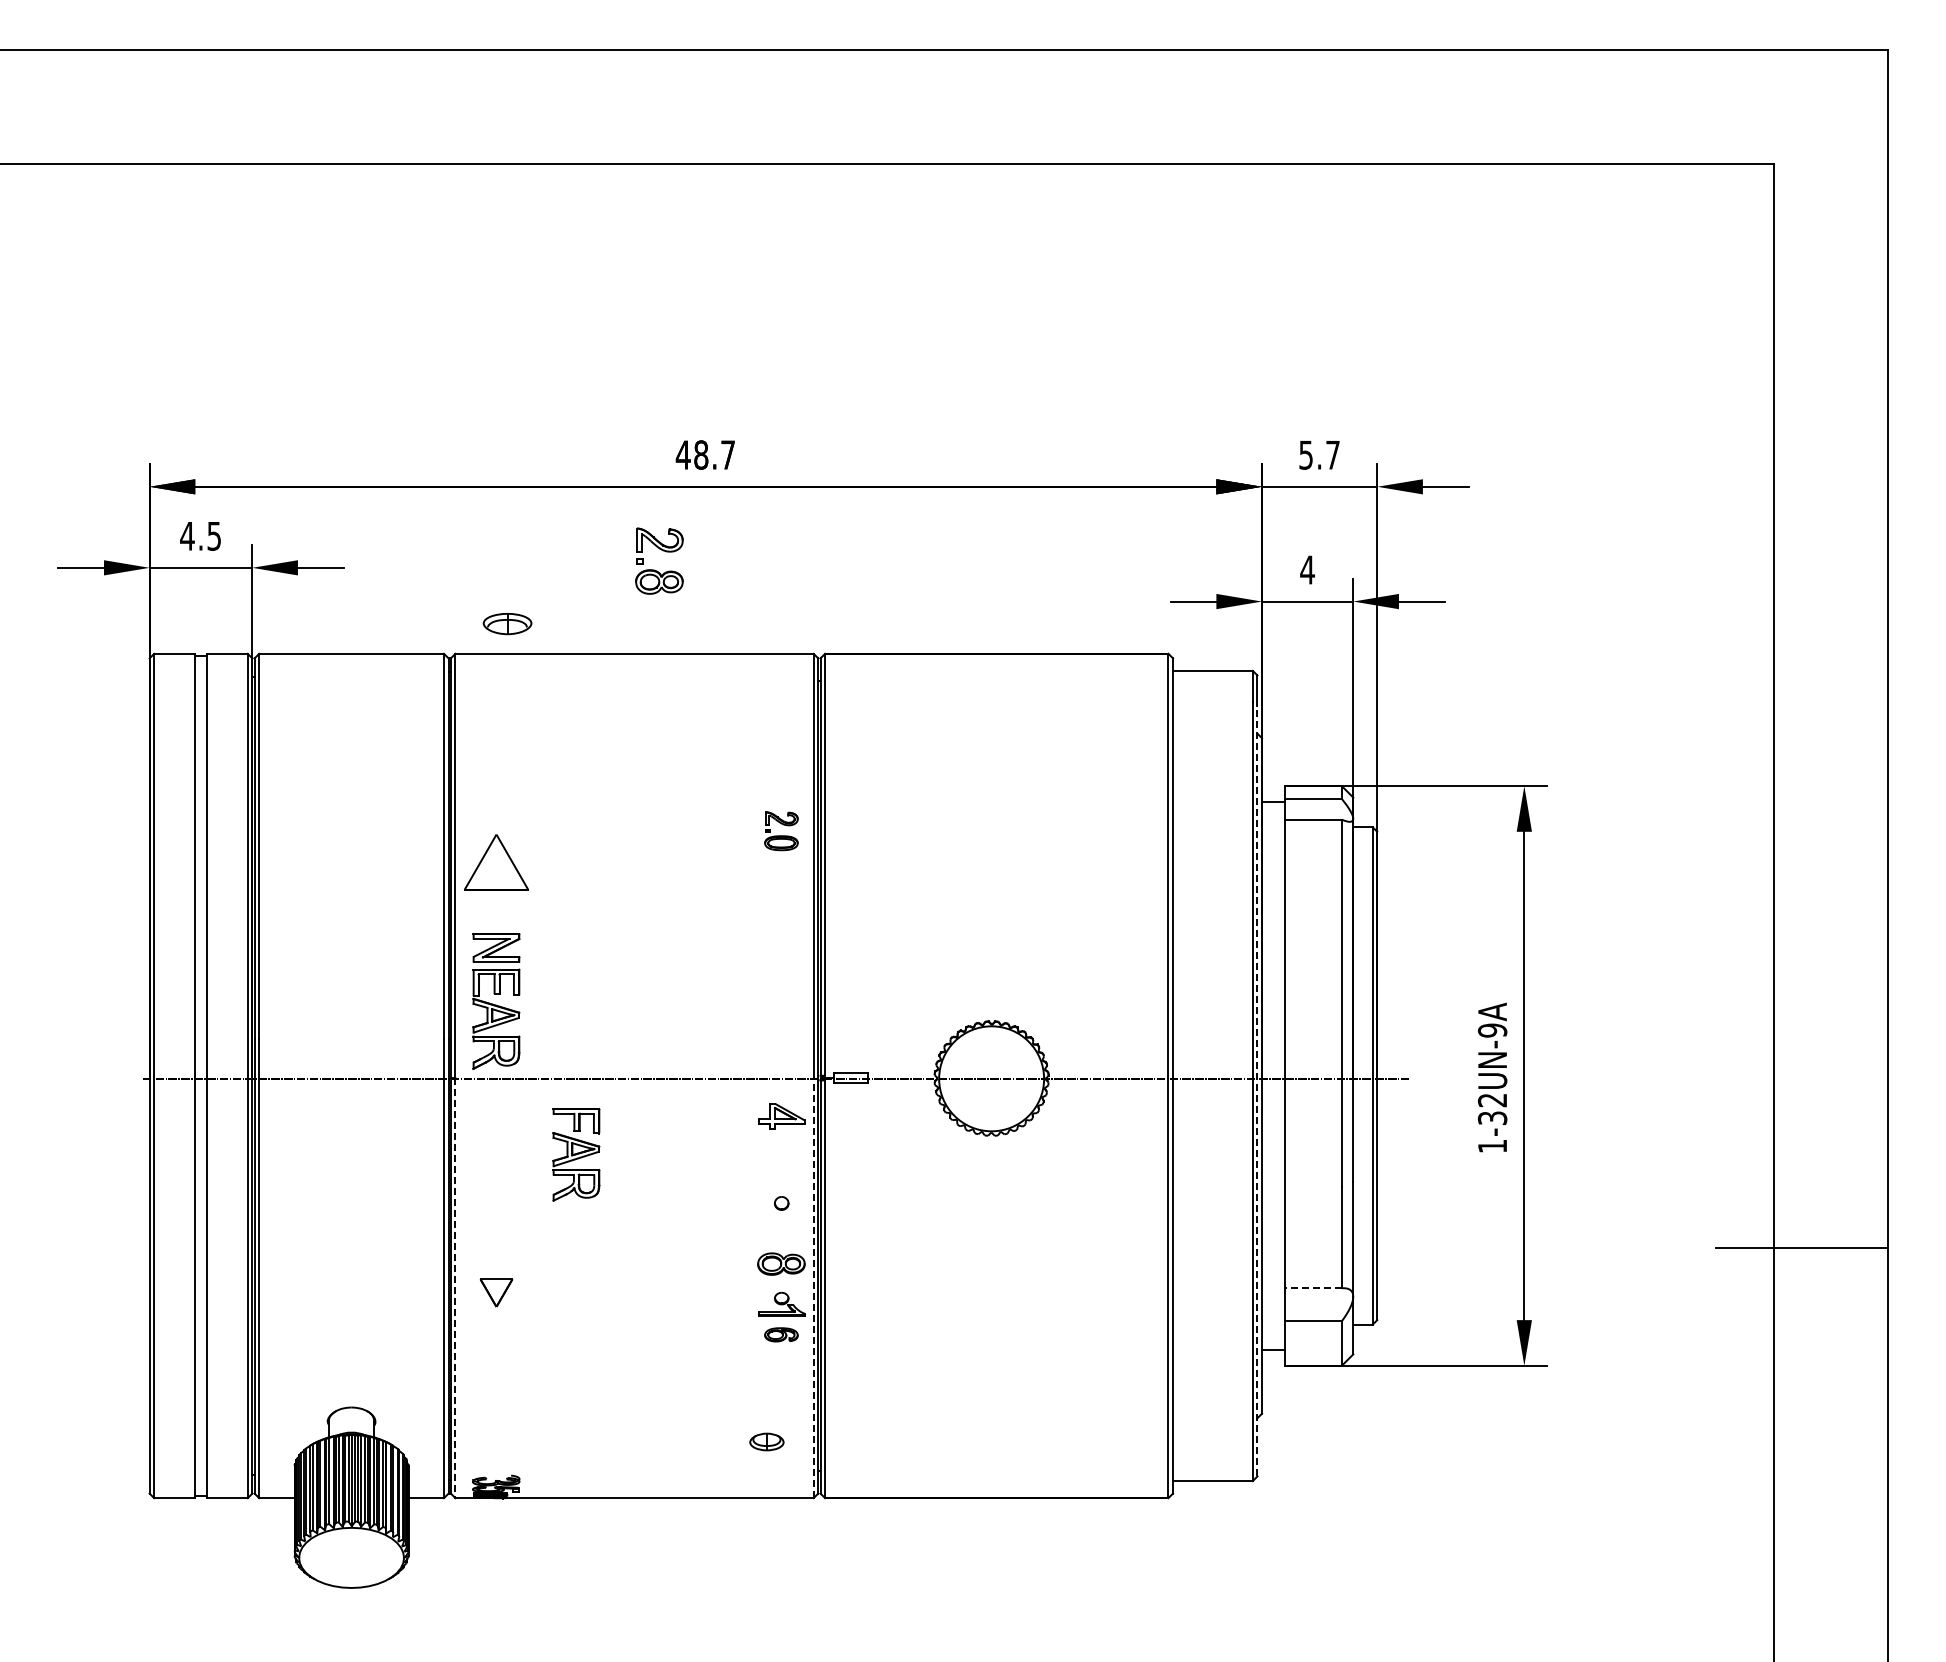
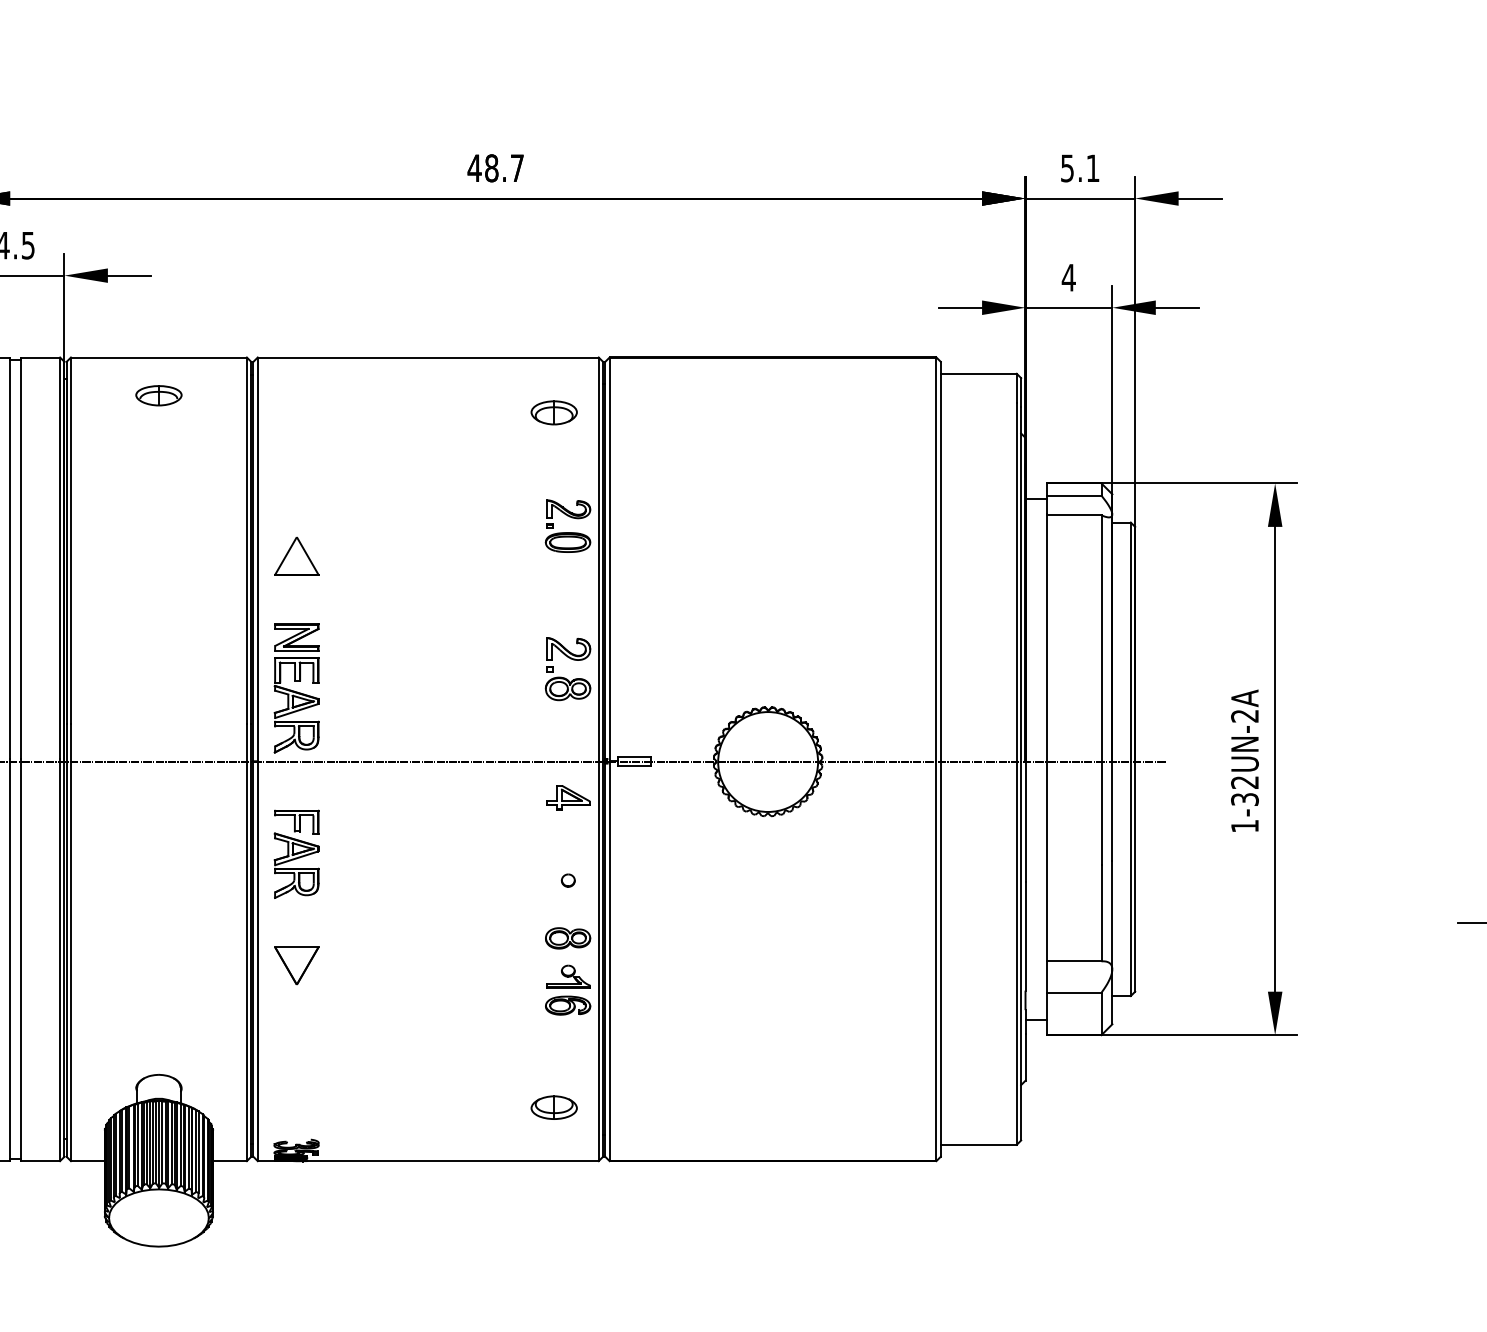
text: (1332, 455) -> (1092, 168), 5.7 -> 5.1
part: (663, 551) -> (571, 659), moved
part: (507, 624) -> (158, 396), moved
part: (766, 712) -> (553, 413), added
part: (781, 831) -> (568, 526), size x1.43
part: (496, 862) -> (296, 556), size x0.71
text: (1492, 1030) -> (1244, 716), 1-32UN-9A -> 1-32UN-2A
line: (1257, 1090) -> (1021, 773), dashed -> solid
part: (576, 1154) -> (296, 854), moved
line: (813, 1287) -> (598, 960), dashed -> solid
line: (455, 1288) -> (257, 961), dashed -> solid
line: (1313, 1288) -> (1074, 961), dashed -> solid
part: (496, 1292) -> (296, 965), size x1.43
part: (781, 1334) -> (568, 1005), size x1.43
part: (766, 1441) -> (553, 1107), size x1.43

